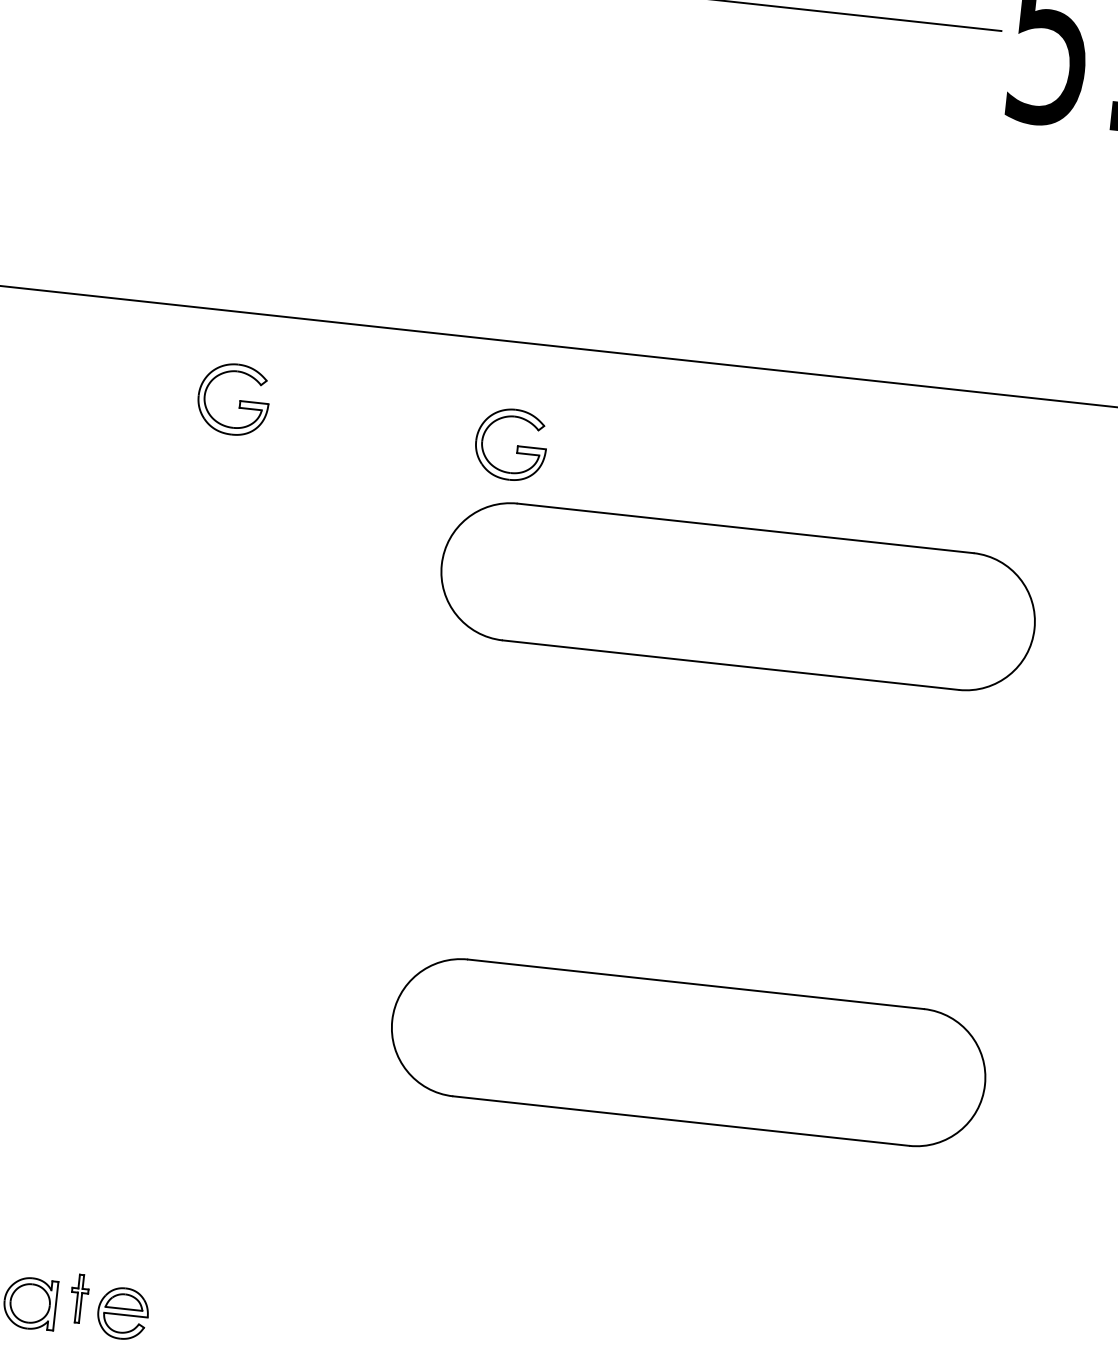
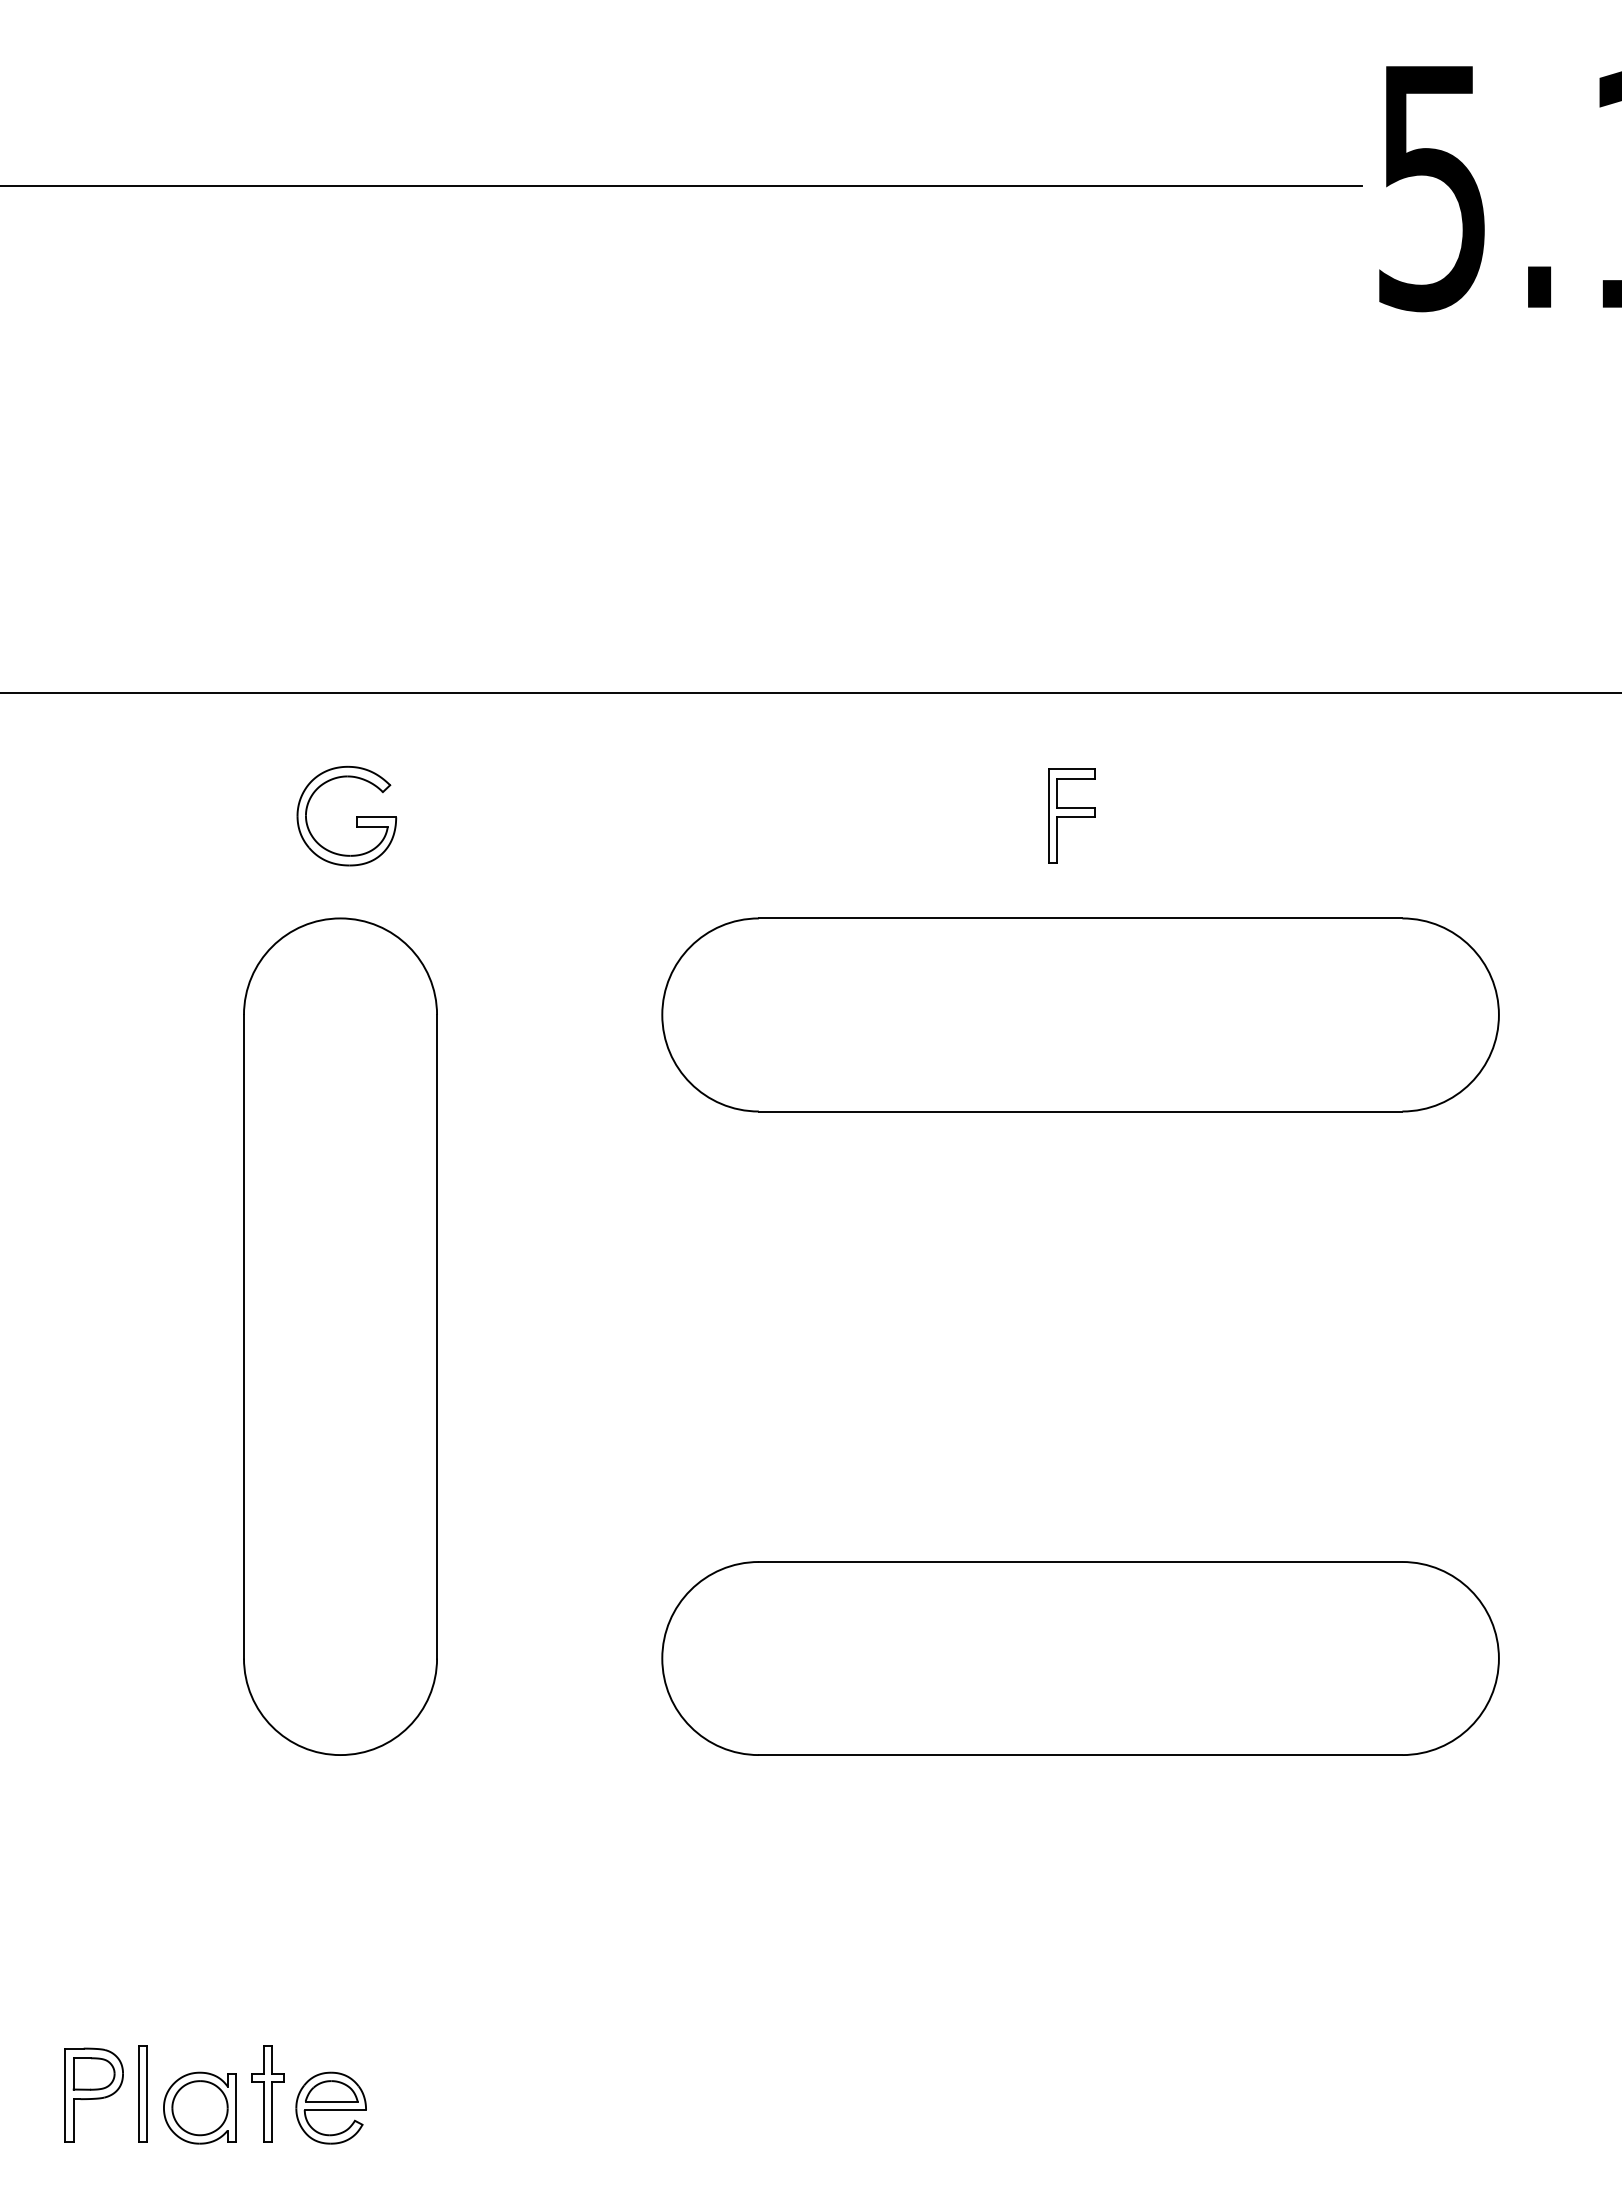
part: (517, 445) -> (750, 837), removed
part: (747, 454) -> (1071, 815), added
part: (189, 767) -> (340, 1336), added
part: (79, 1298) -> (267, 2093), size x1.43

